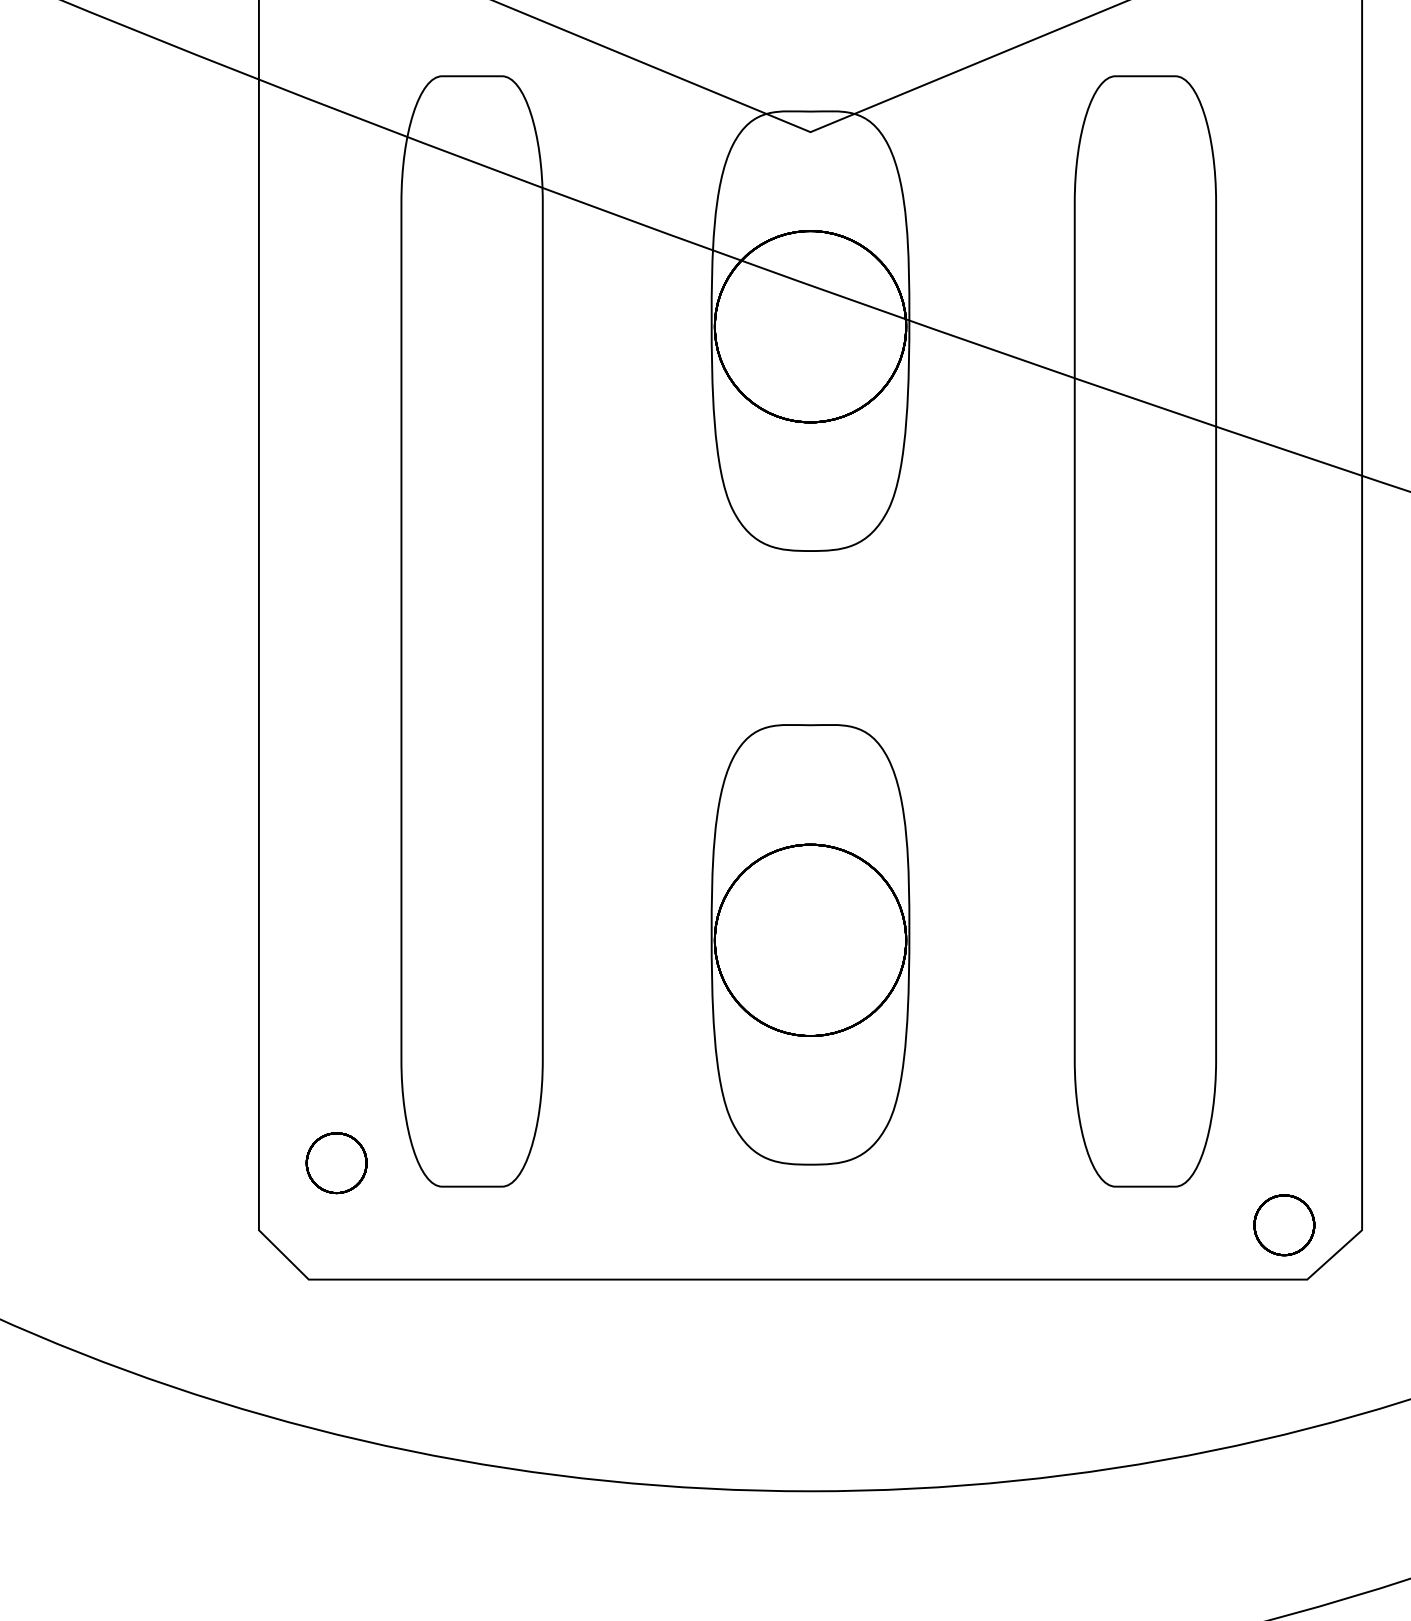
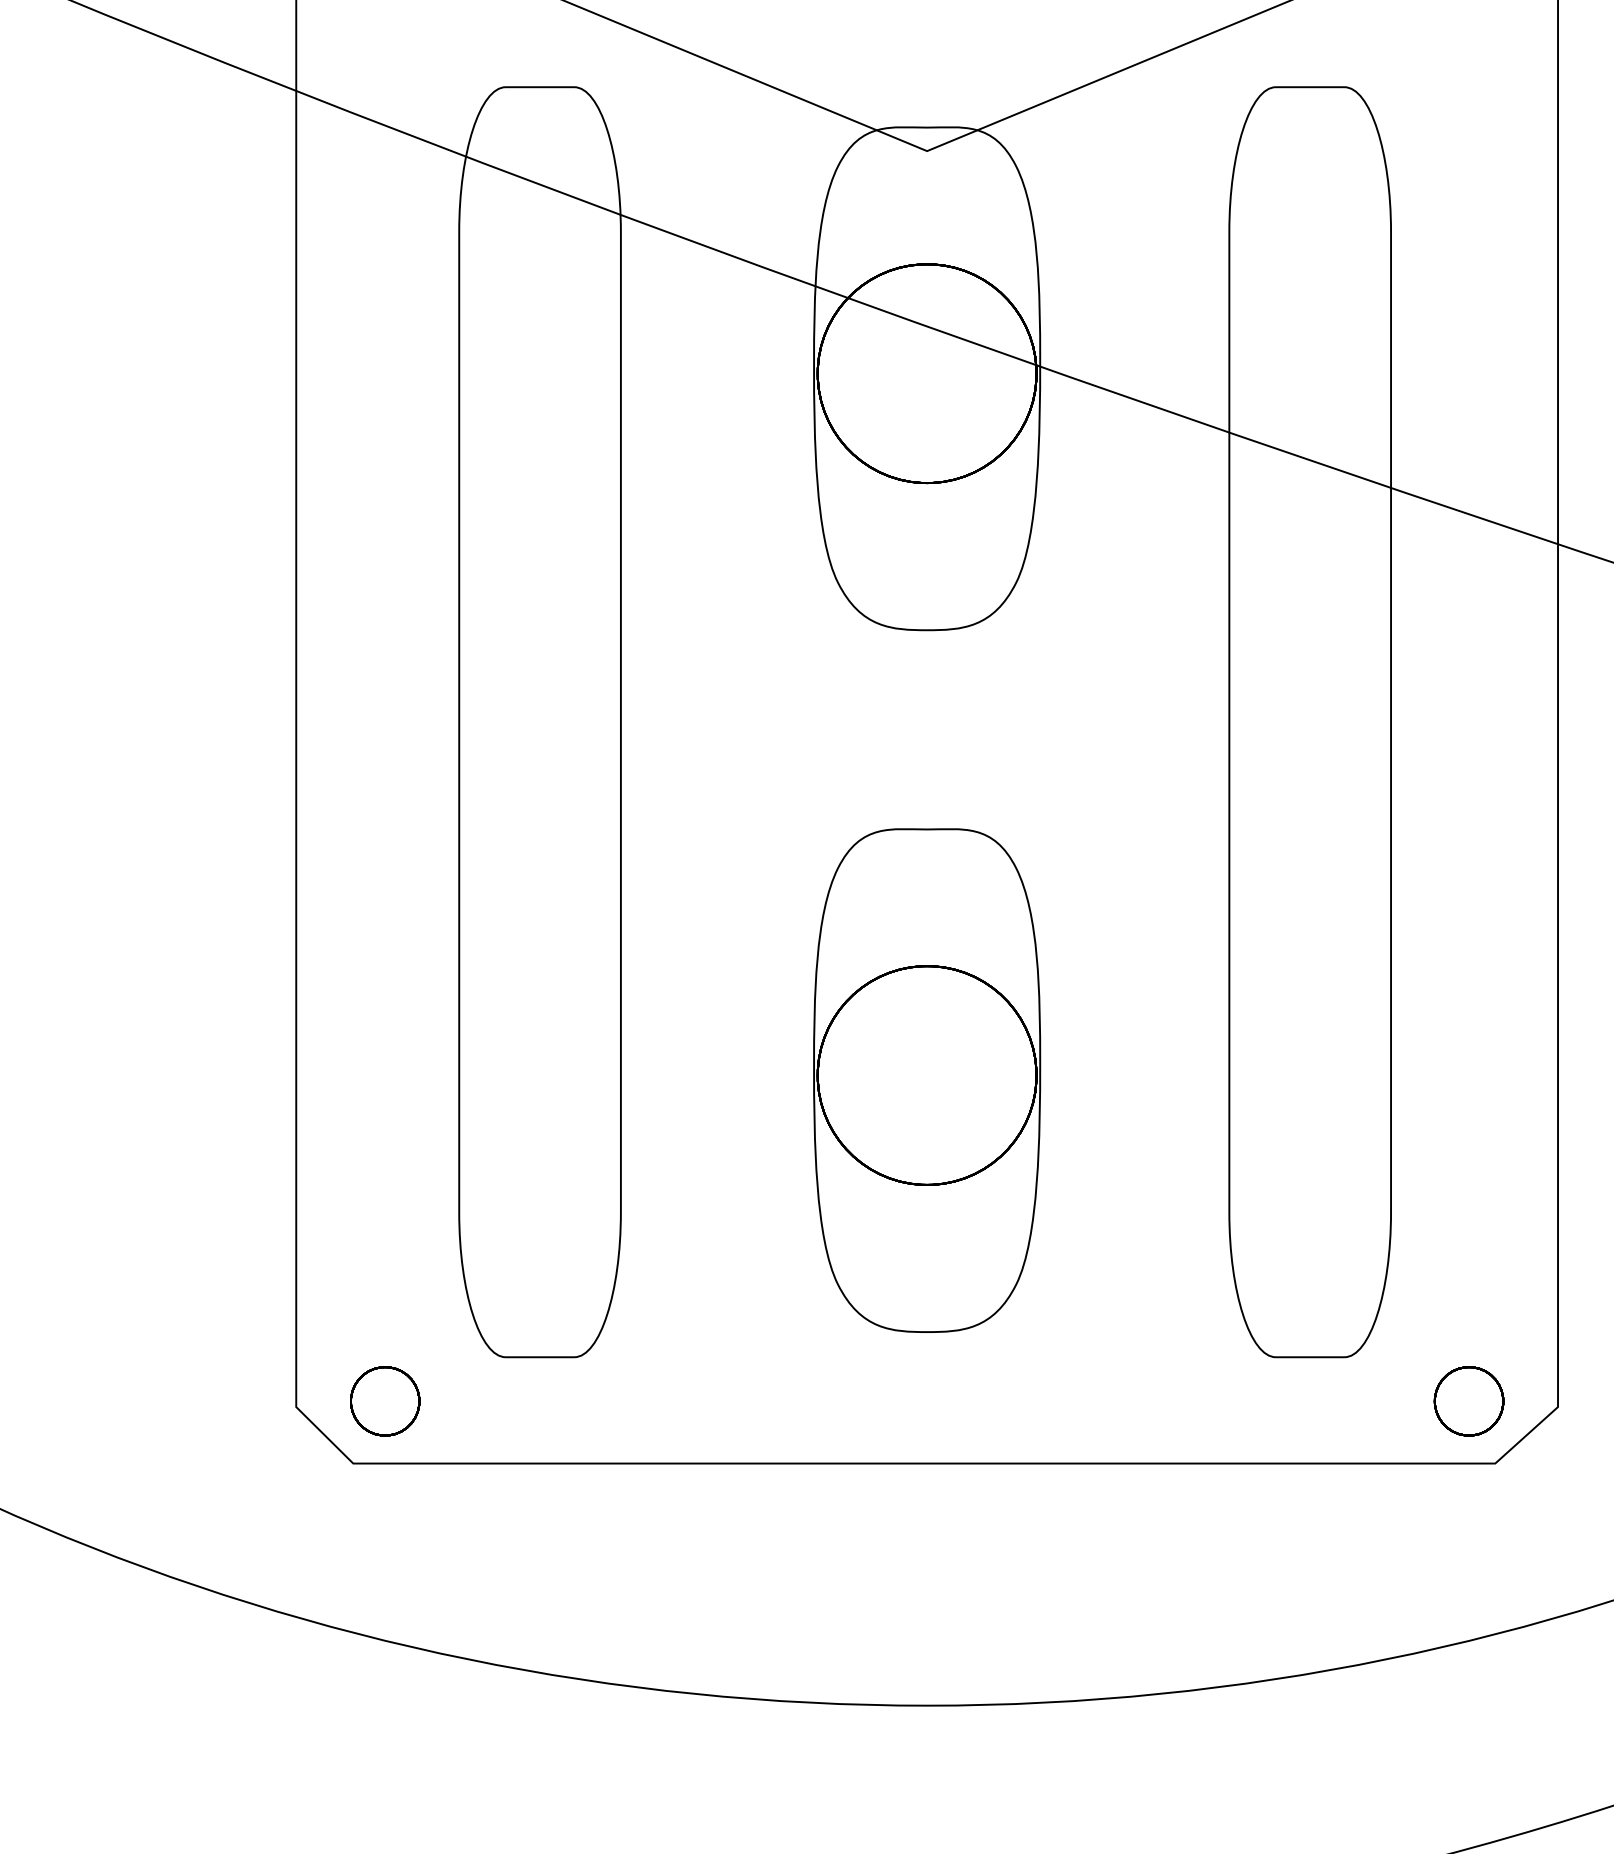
part: (336, 1163) -> (385, 1401), moved

